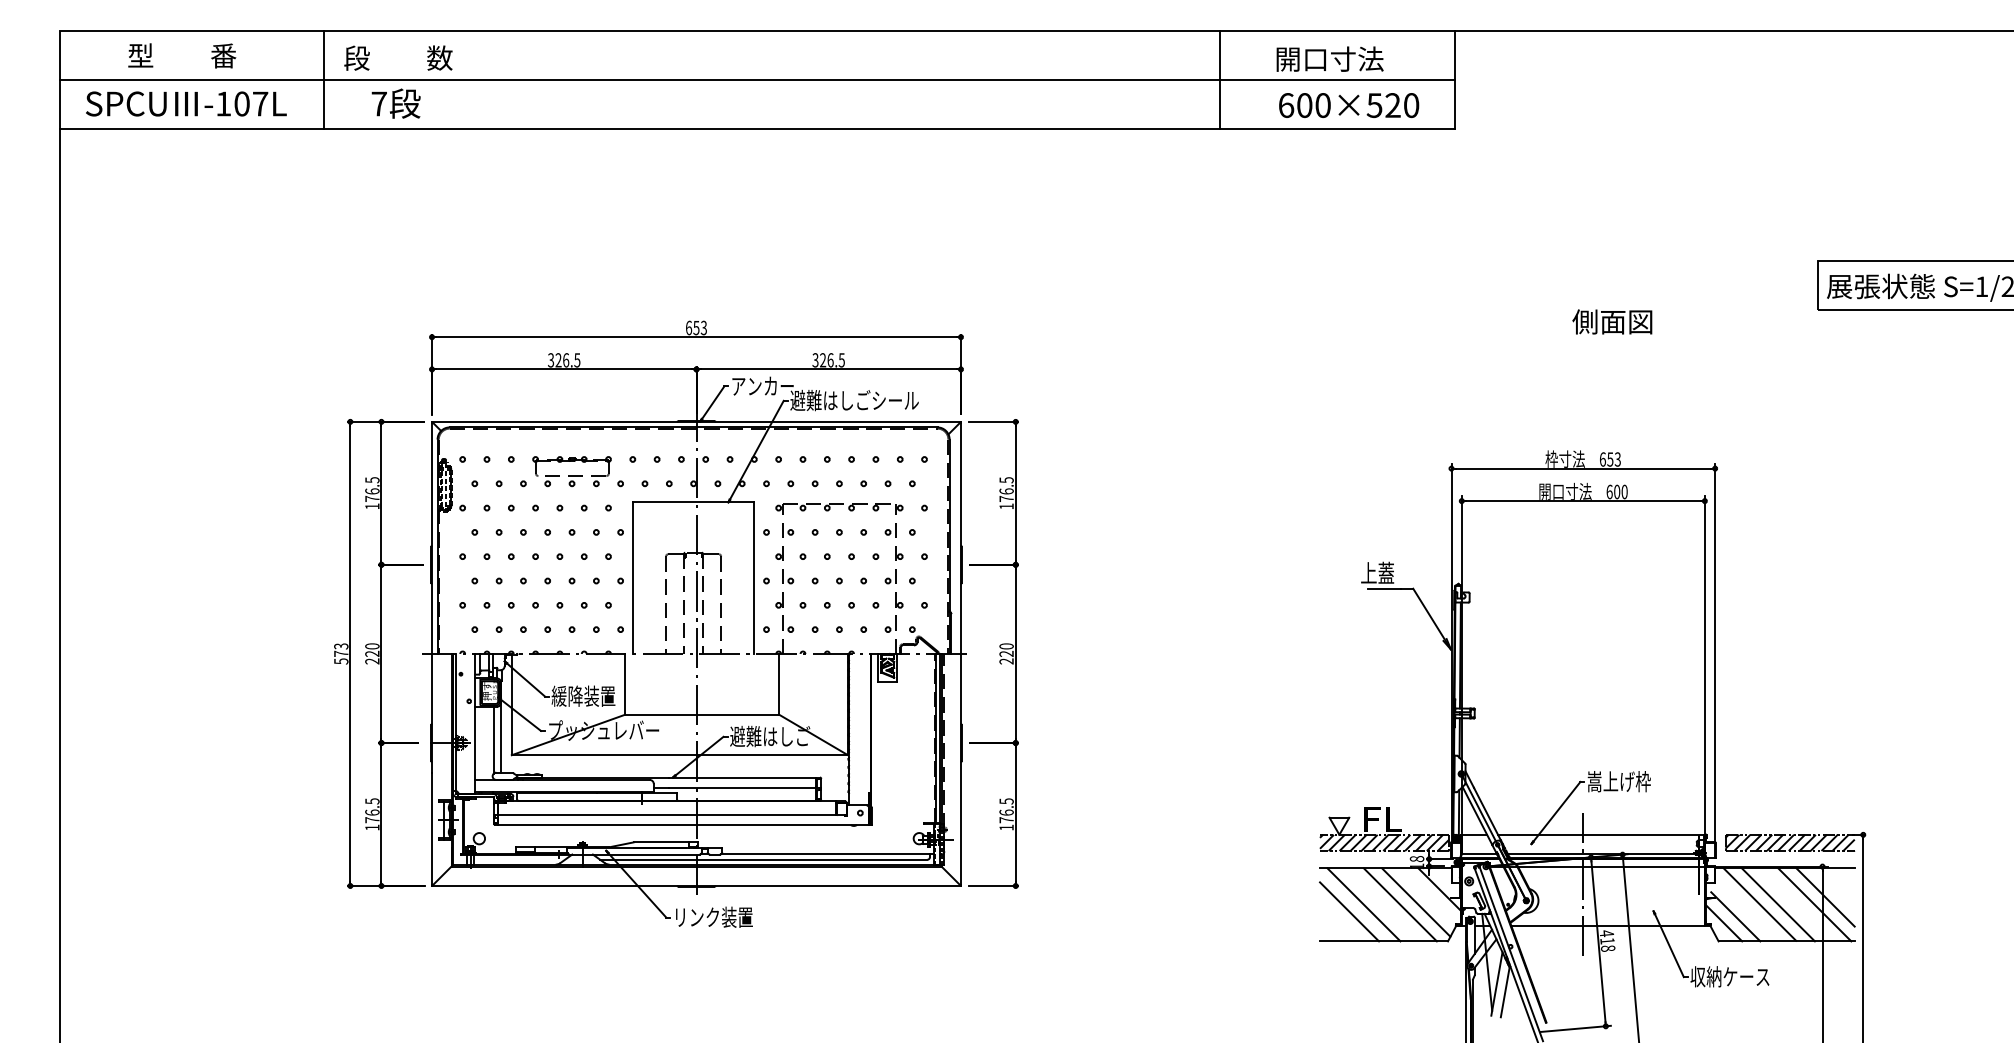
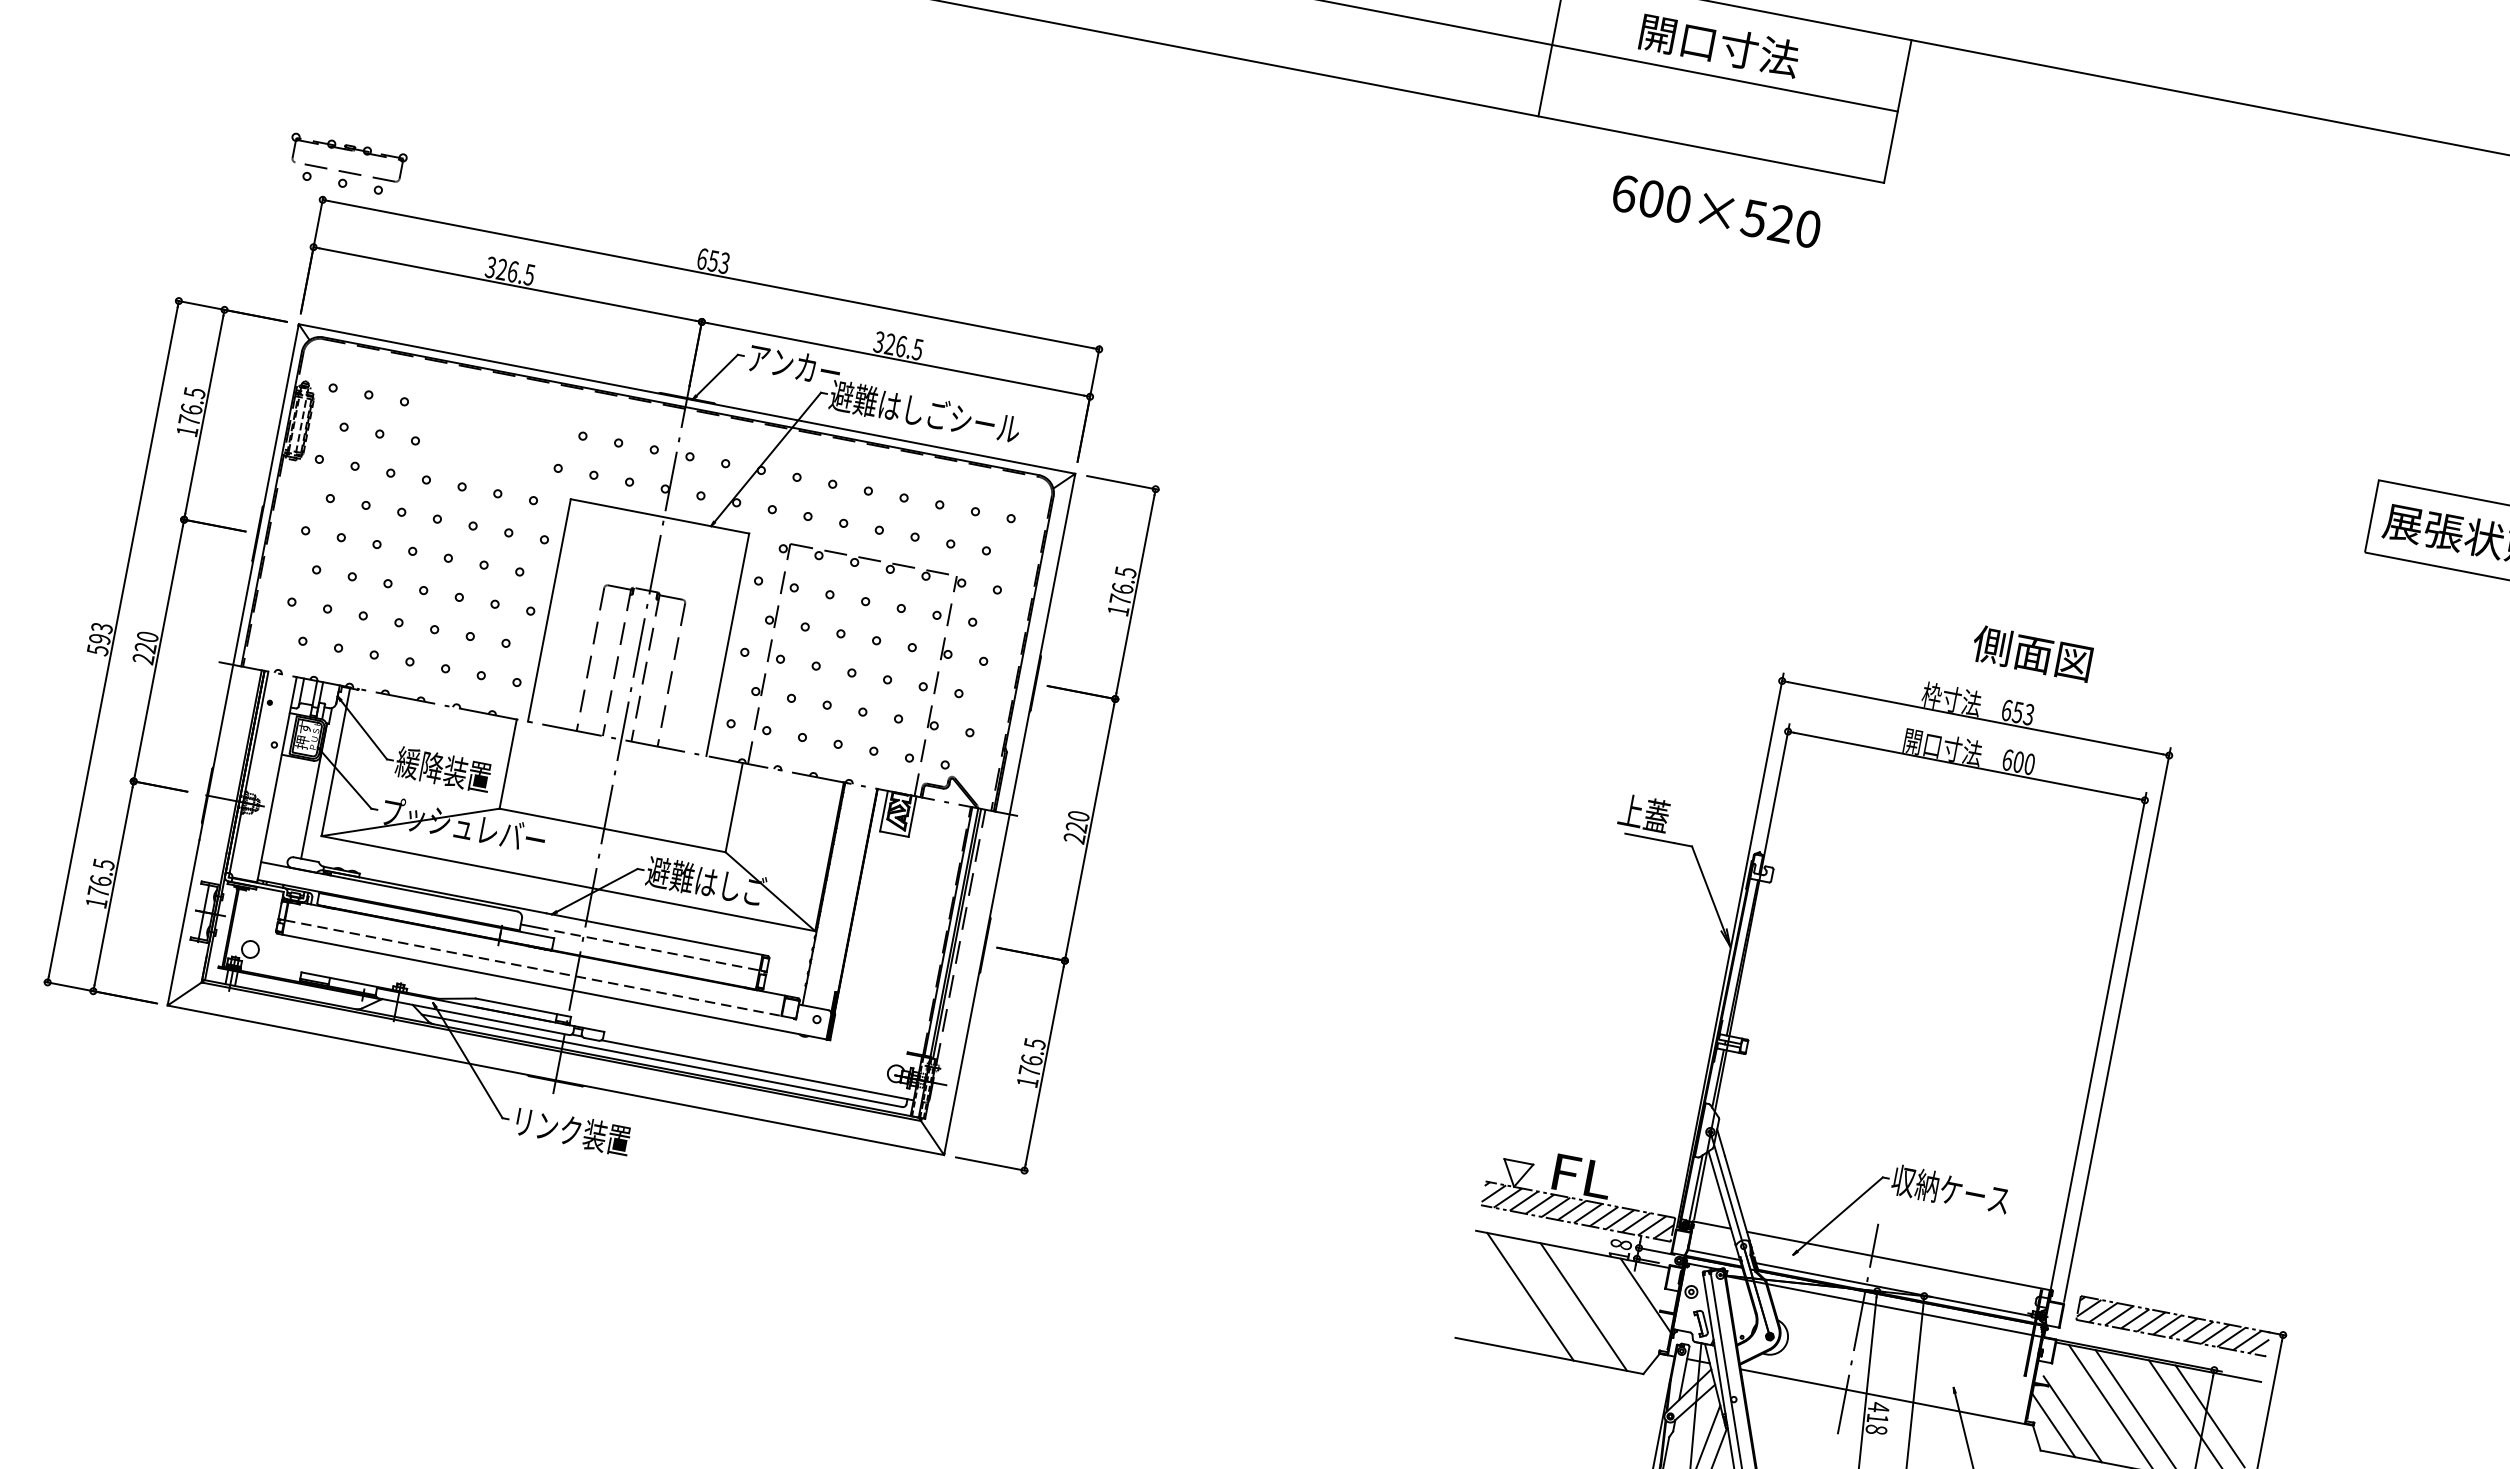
text: (1349, 105) -> (1717, 211), moved
text: (1612, 321) -> (2032, 652), moved
part: (571, 471) -> (345, 165), moved
text: (341, 653) -> (100, 638), 573 -> 593
line: (493, 739) -> (299, 807), removed
text: (1626, 781) -> (1950, 1189), 嵩上げ枠 -> 収納ケース
line: (742, 788) -> (650, 950), solid -> dashed
line: (667, 815) -> (533, 968), solid -> dashed
line: (1416, 902) -> (1608, 1308), removed
line: (1349, 911) -> (1507, 1302), removed

